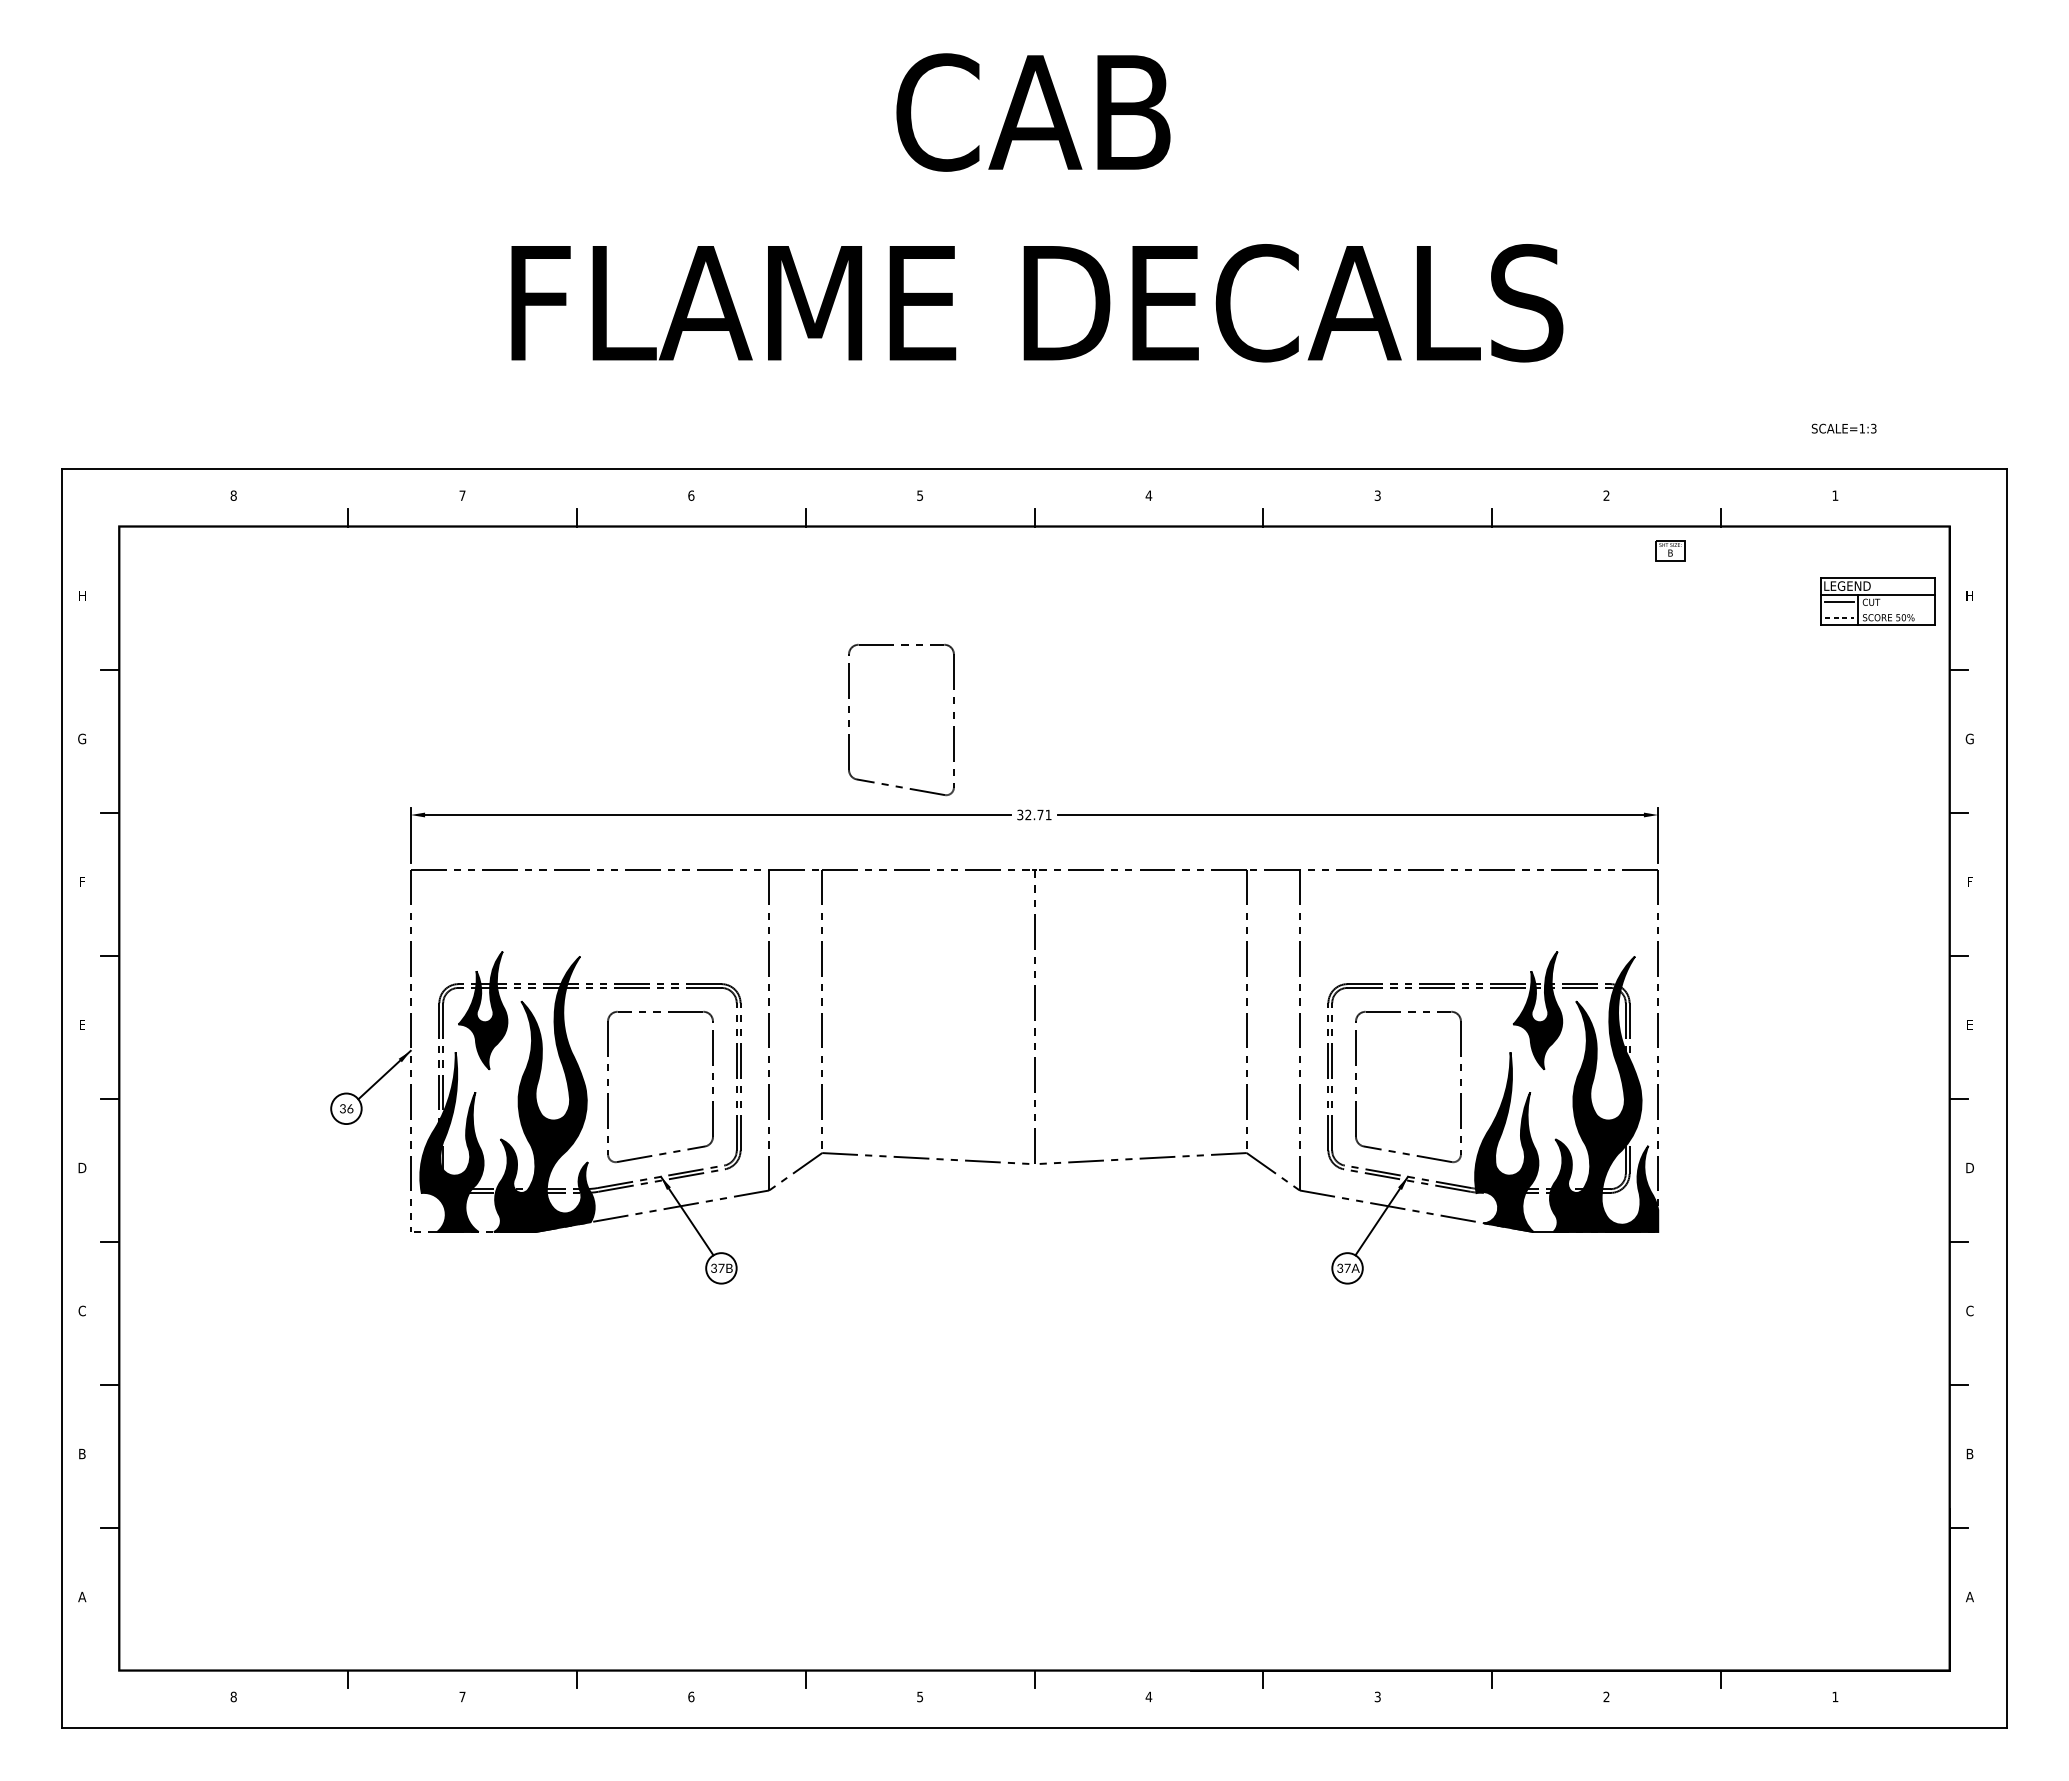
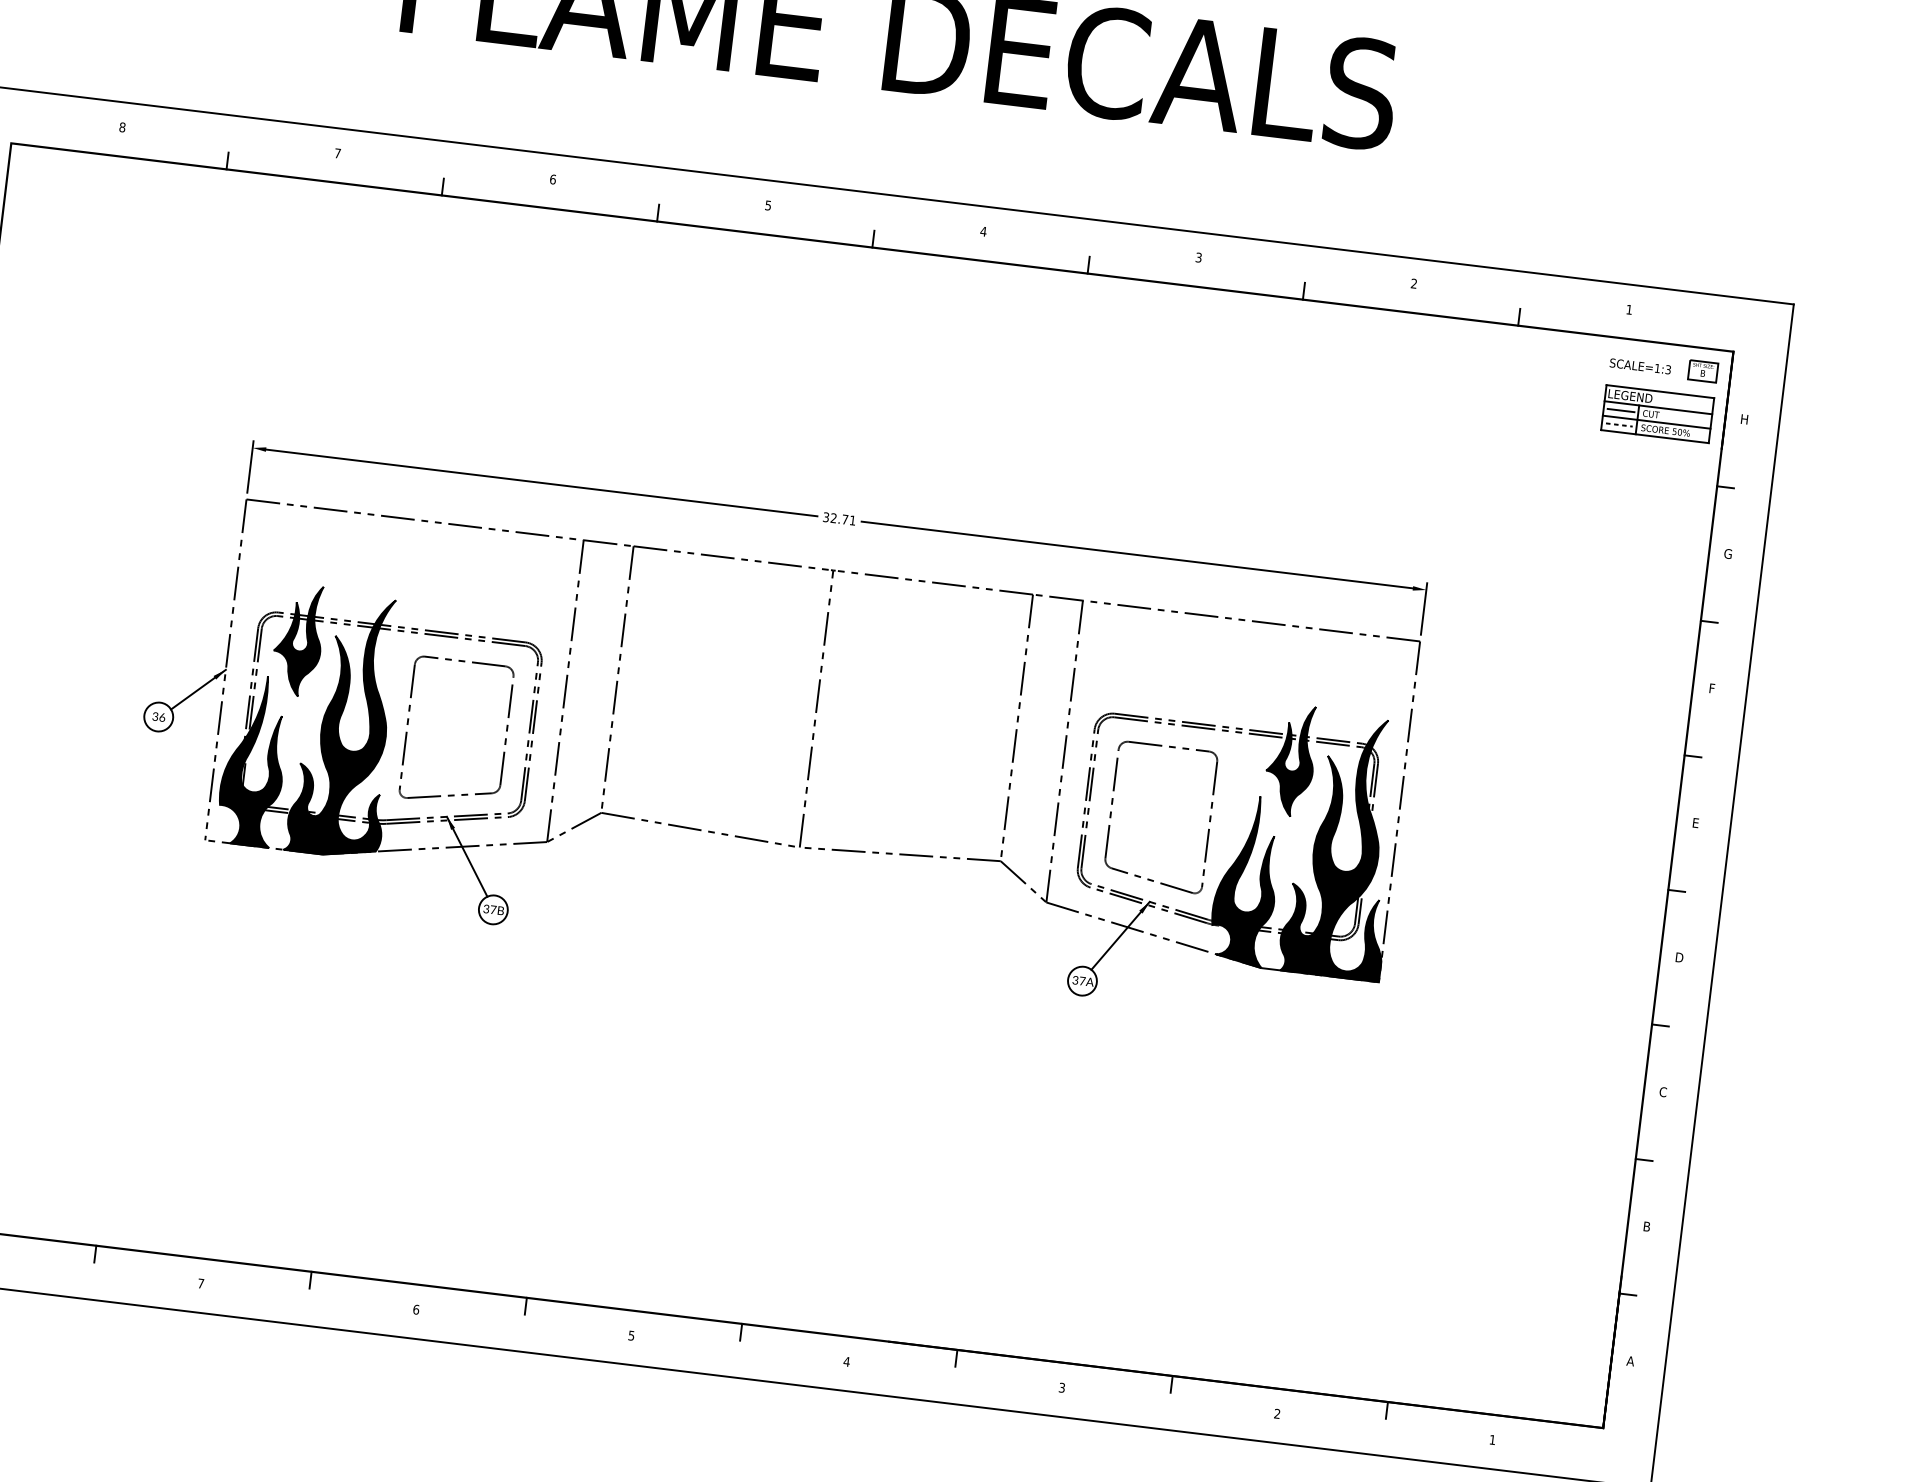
text: (1843, 428) -> (1639, 366), moved
part: (1670, 550) -> (1703, 370), moved
line: (1878, 610) -> (1656, 422), added
part: (849, 720) -> (676, 409), removed

